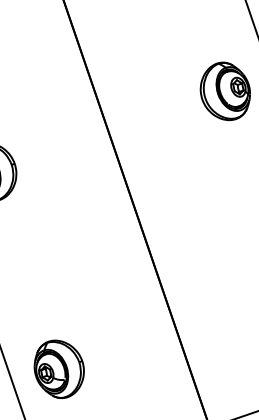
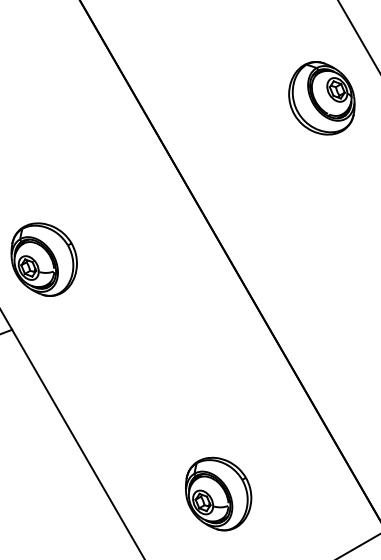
part: (59, 368) -> (218, 493), moved

